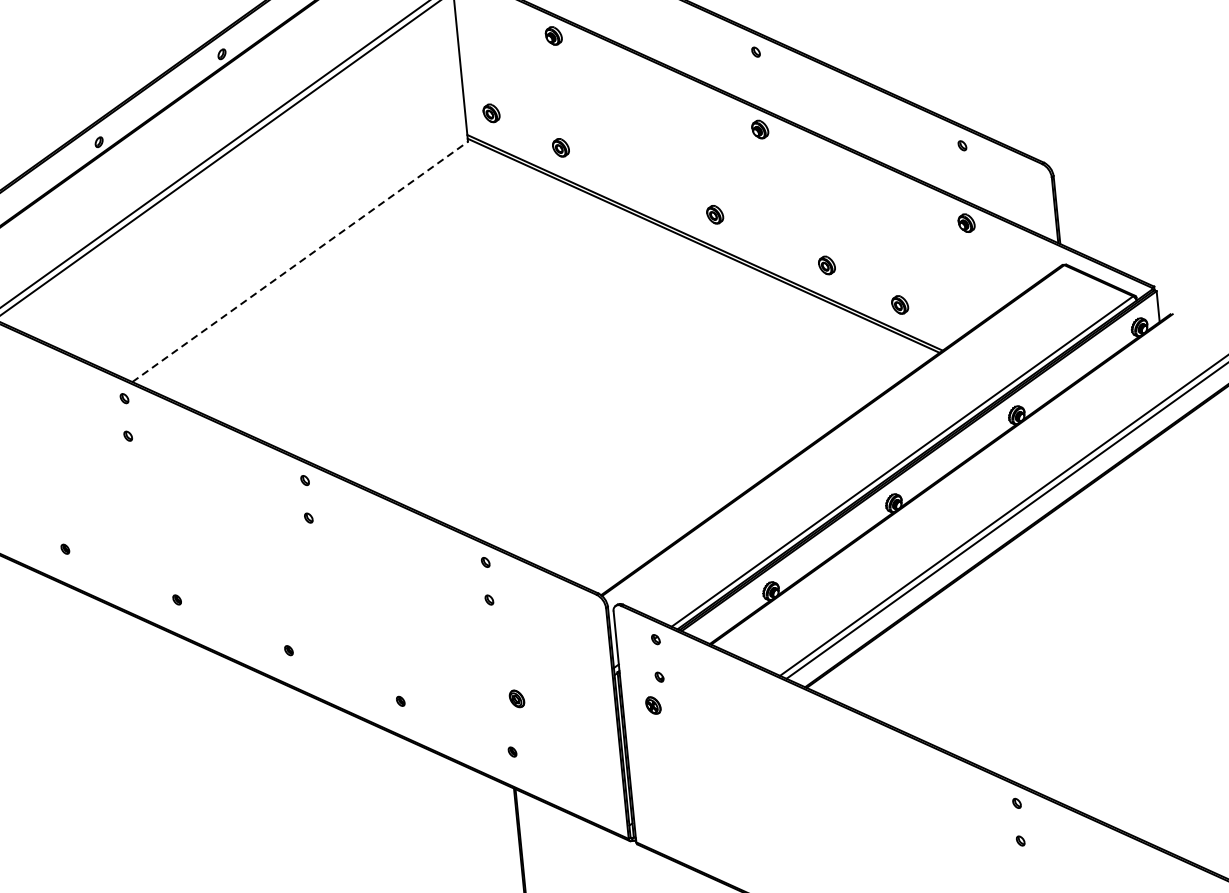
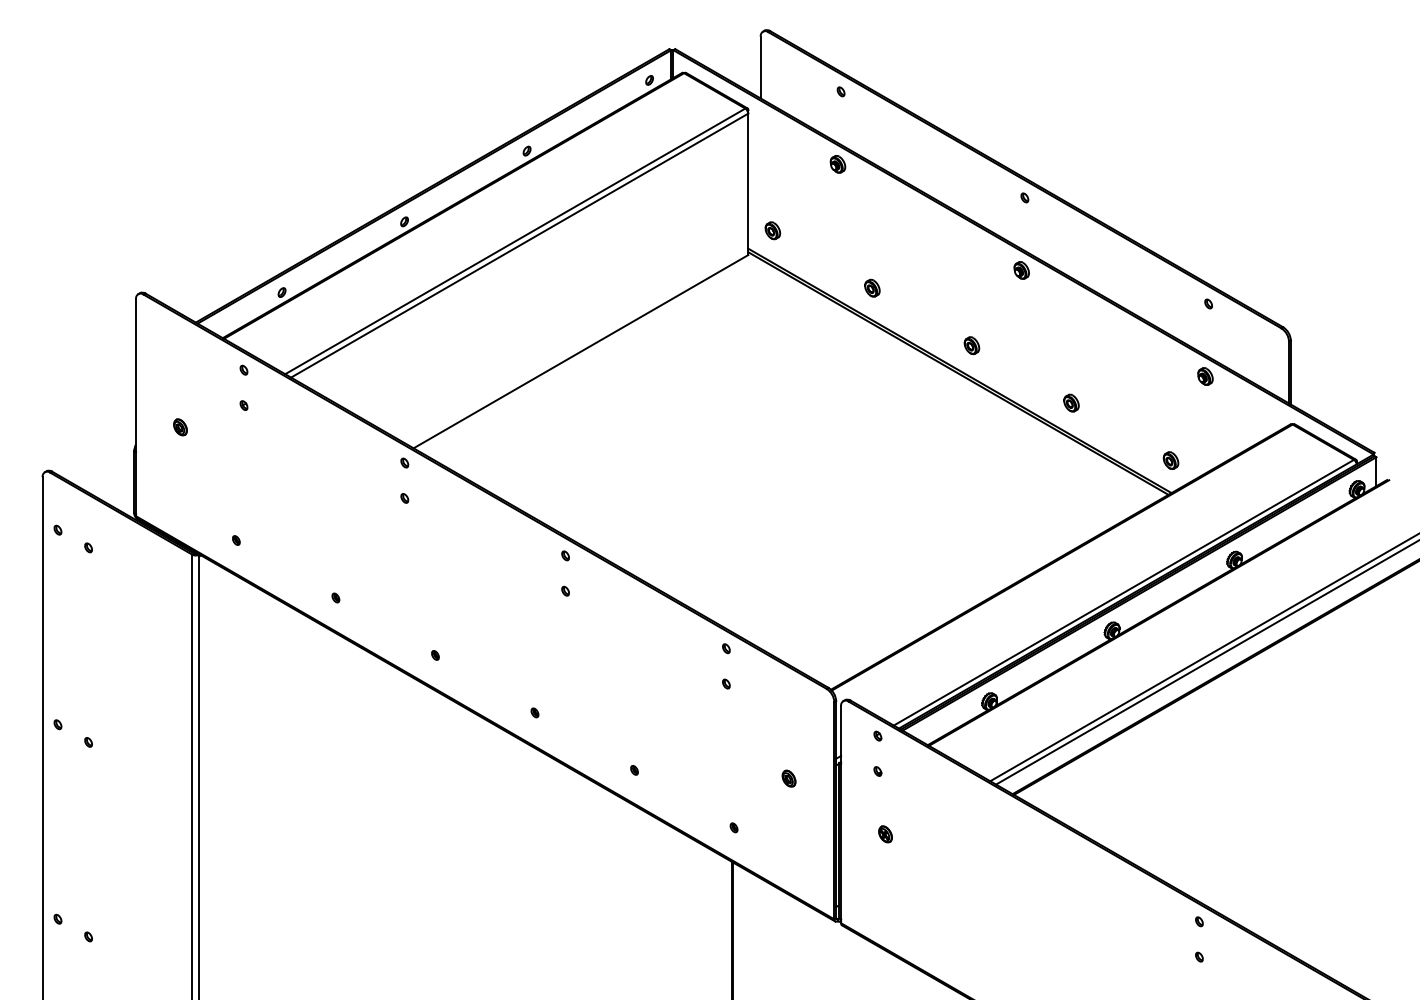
part: (561, 147) -> (872, 287), moved
line: (300, 261) -> (581, 351), dashed -> solid
part: (899, 304) -> (1170, 460), moved
part: (516, 698) -> (788, 778), moved
part: (653, 705) -> (885, 834), moved

